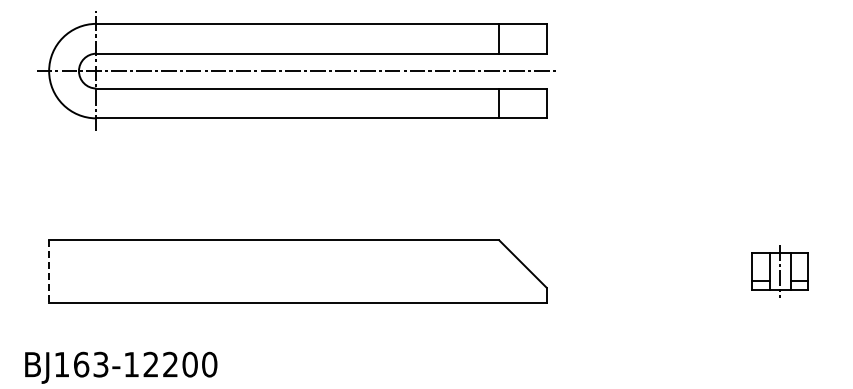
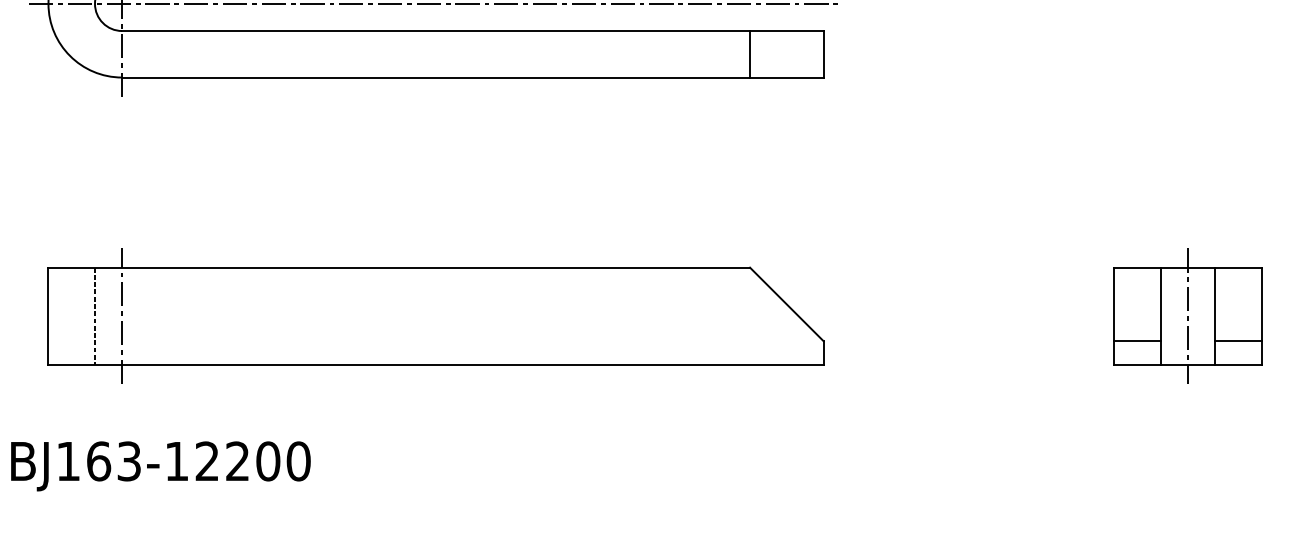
line: (96, 270) -> (122, 314), added
line: (49, 271) -> (49, 316), dashed -> solid
line: (78, 271) -> (94, 316), added
part: (779, 271) -> (1186, 316), size x1.67

